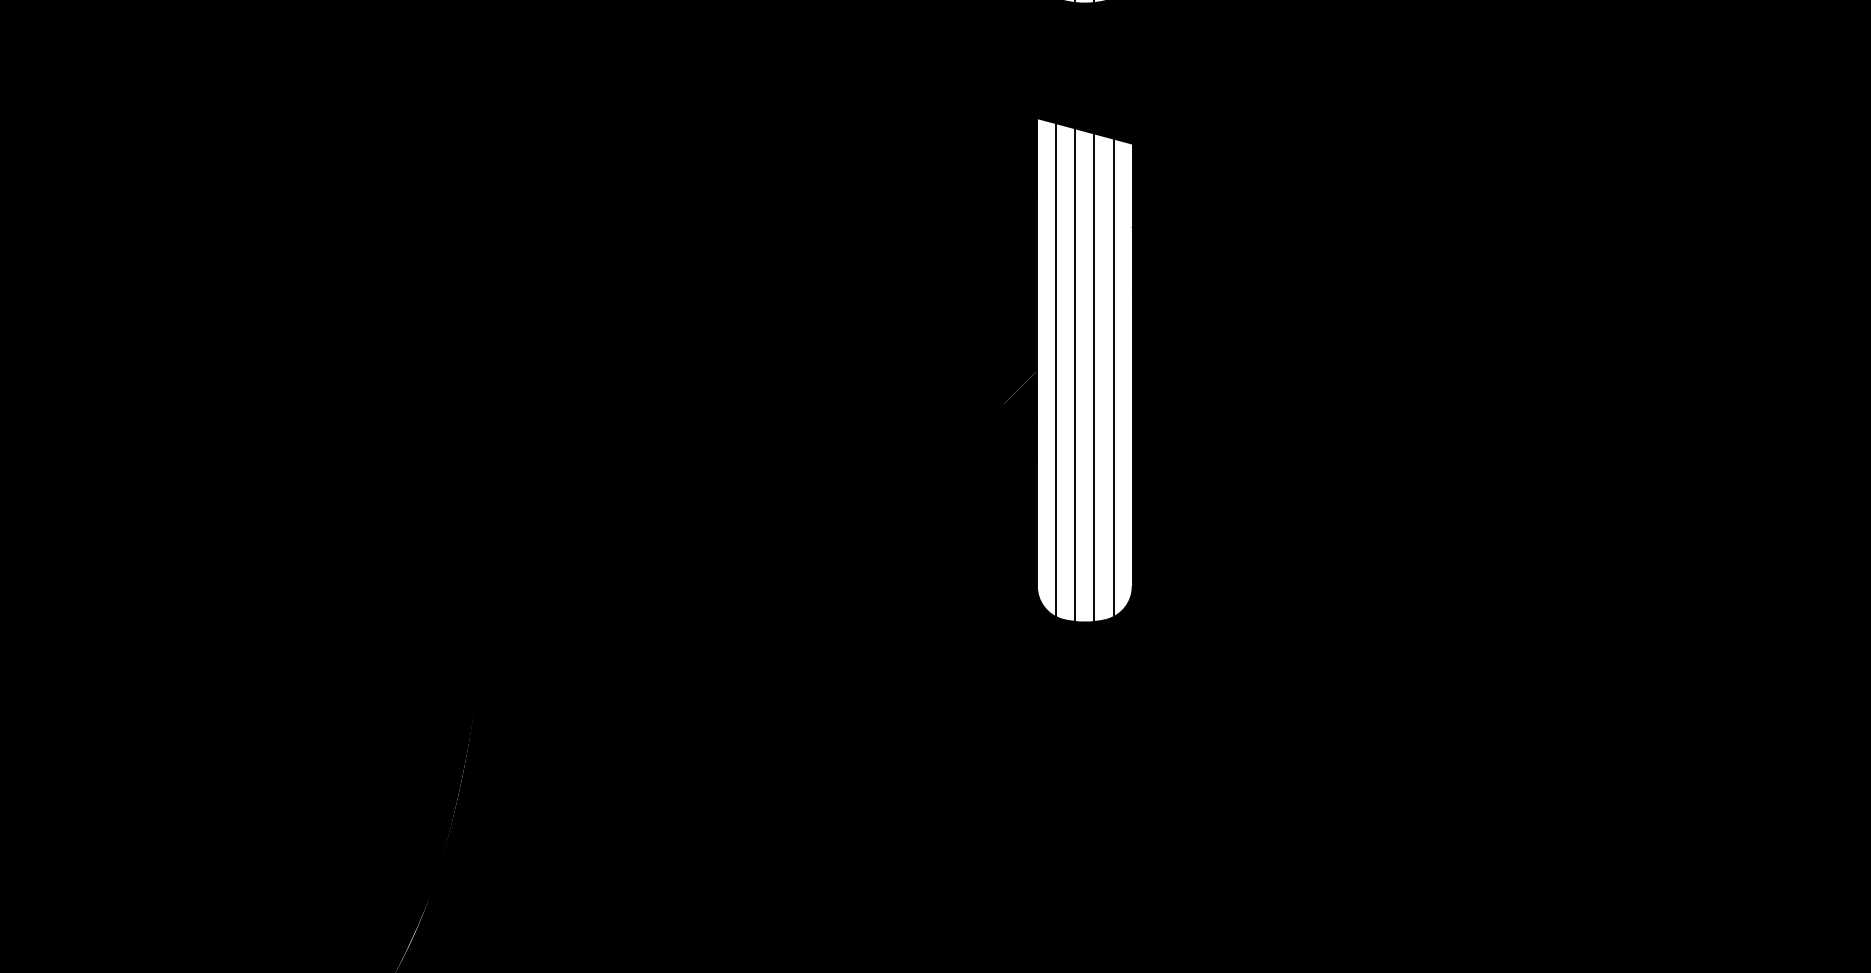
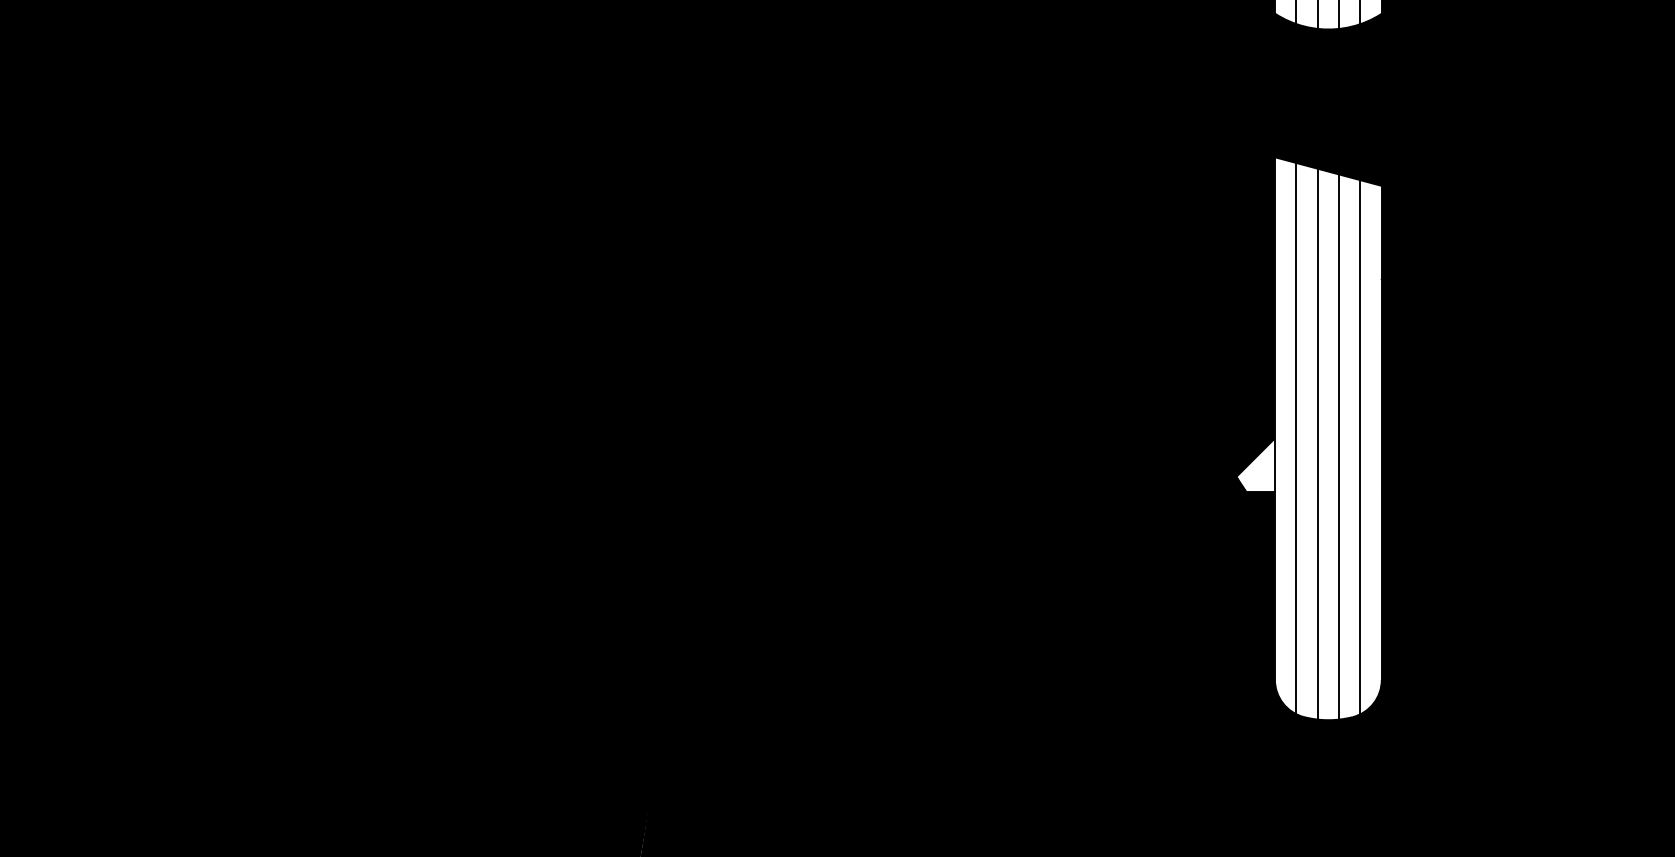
fill: (1019, 394) -> (1255, 465), removed

